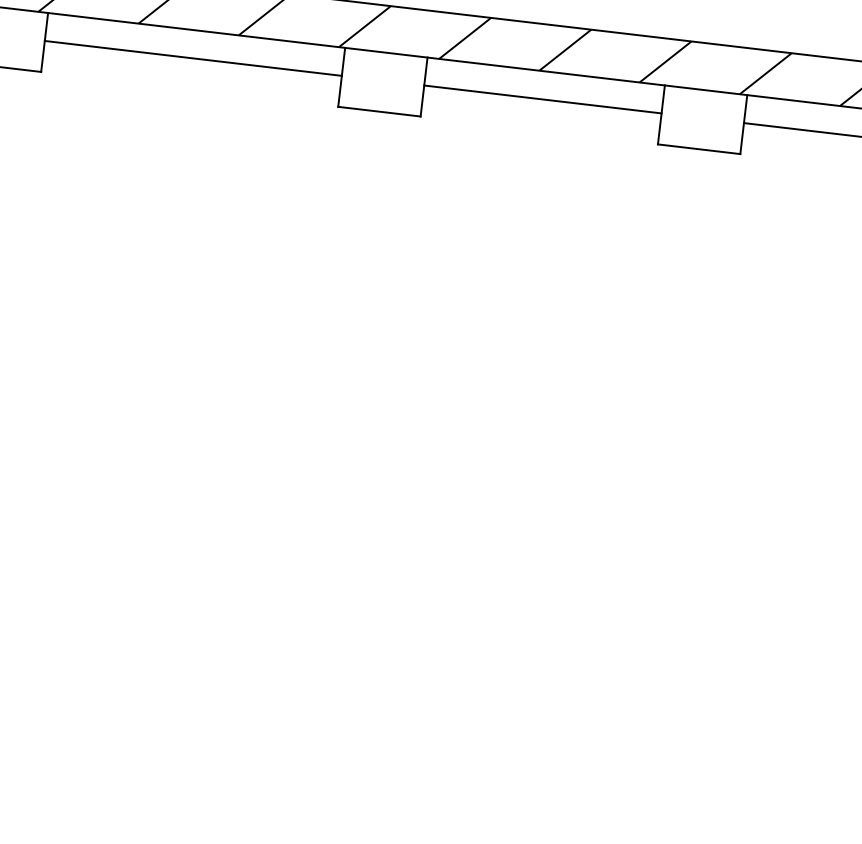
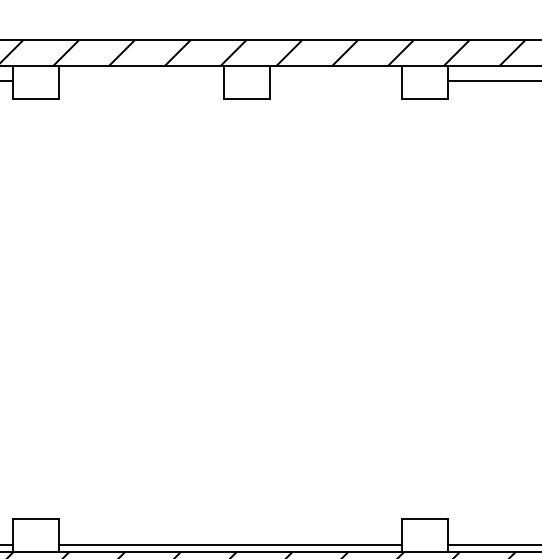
line: (193, 58) -> (141, 81), removed
line: (543, 99) -> (336, 81), removed

